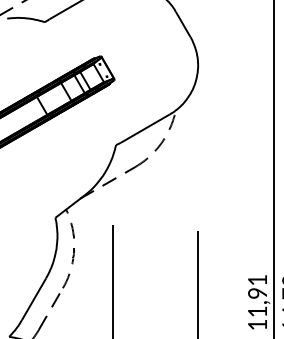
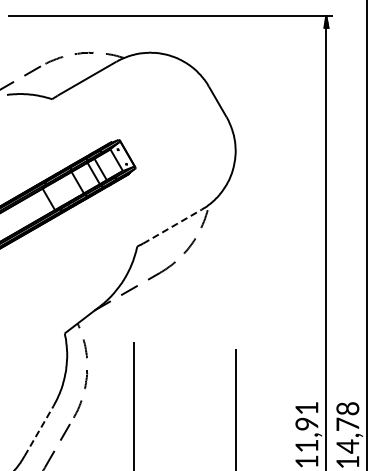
line: (145, 128) -> (172, 226), solid -> dashed
line: (34, 299) -> (39, 431), solid -> dashed

